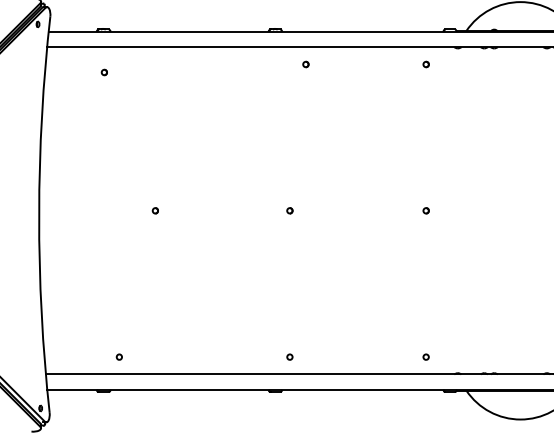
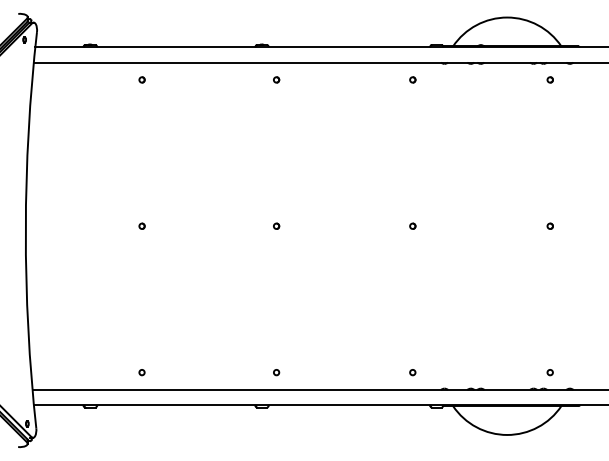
part: (305, 64) -> (276, 79), moved
part: (103, 72) -> (141, 79), moved
part: (118, 357) -> (141, 372), moved

